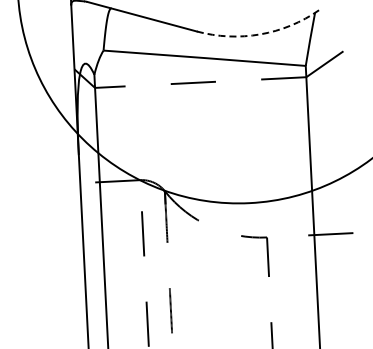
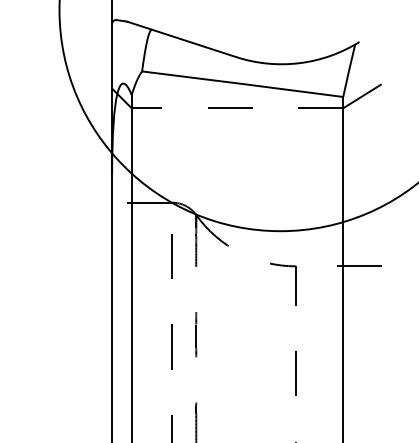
arc: (260, 34) -> (299, 63), dashed -> solid

